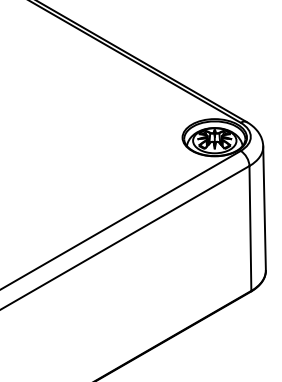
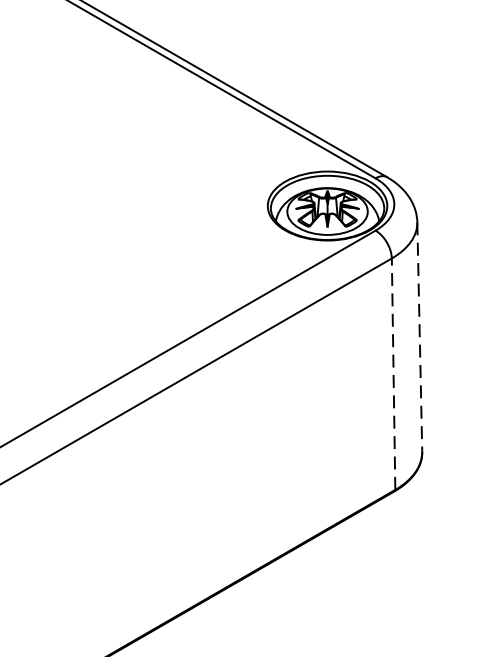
line: (264, 208) -> (419, 337), solid -> dashed
line: (250, 227) -> (393, 372), solid -> dashed

